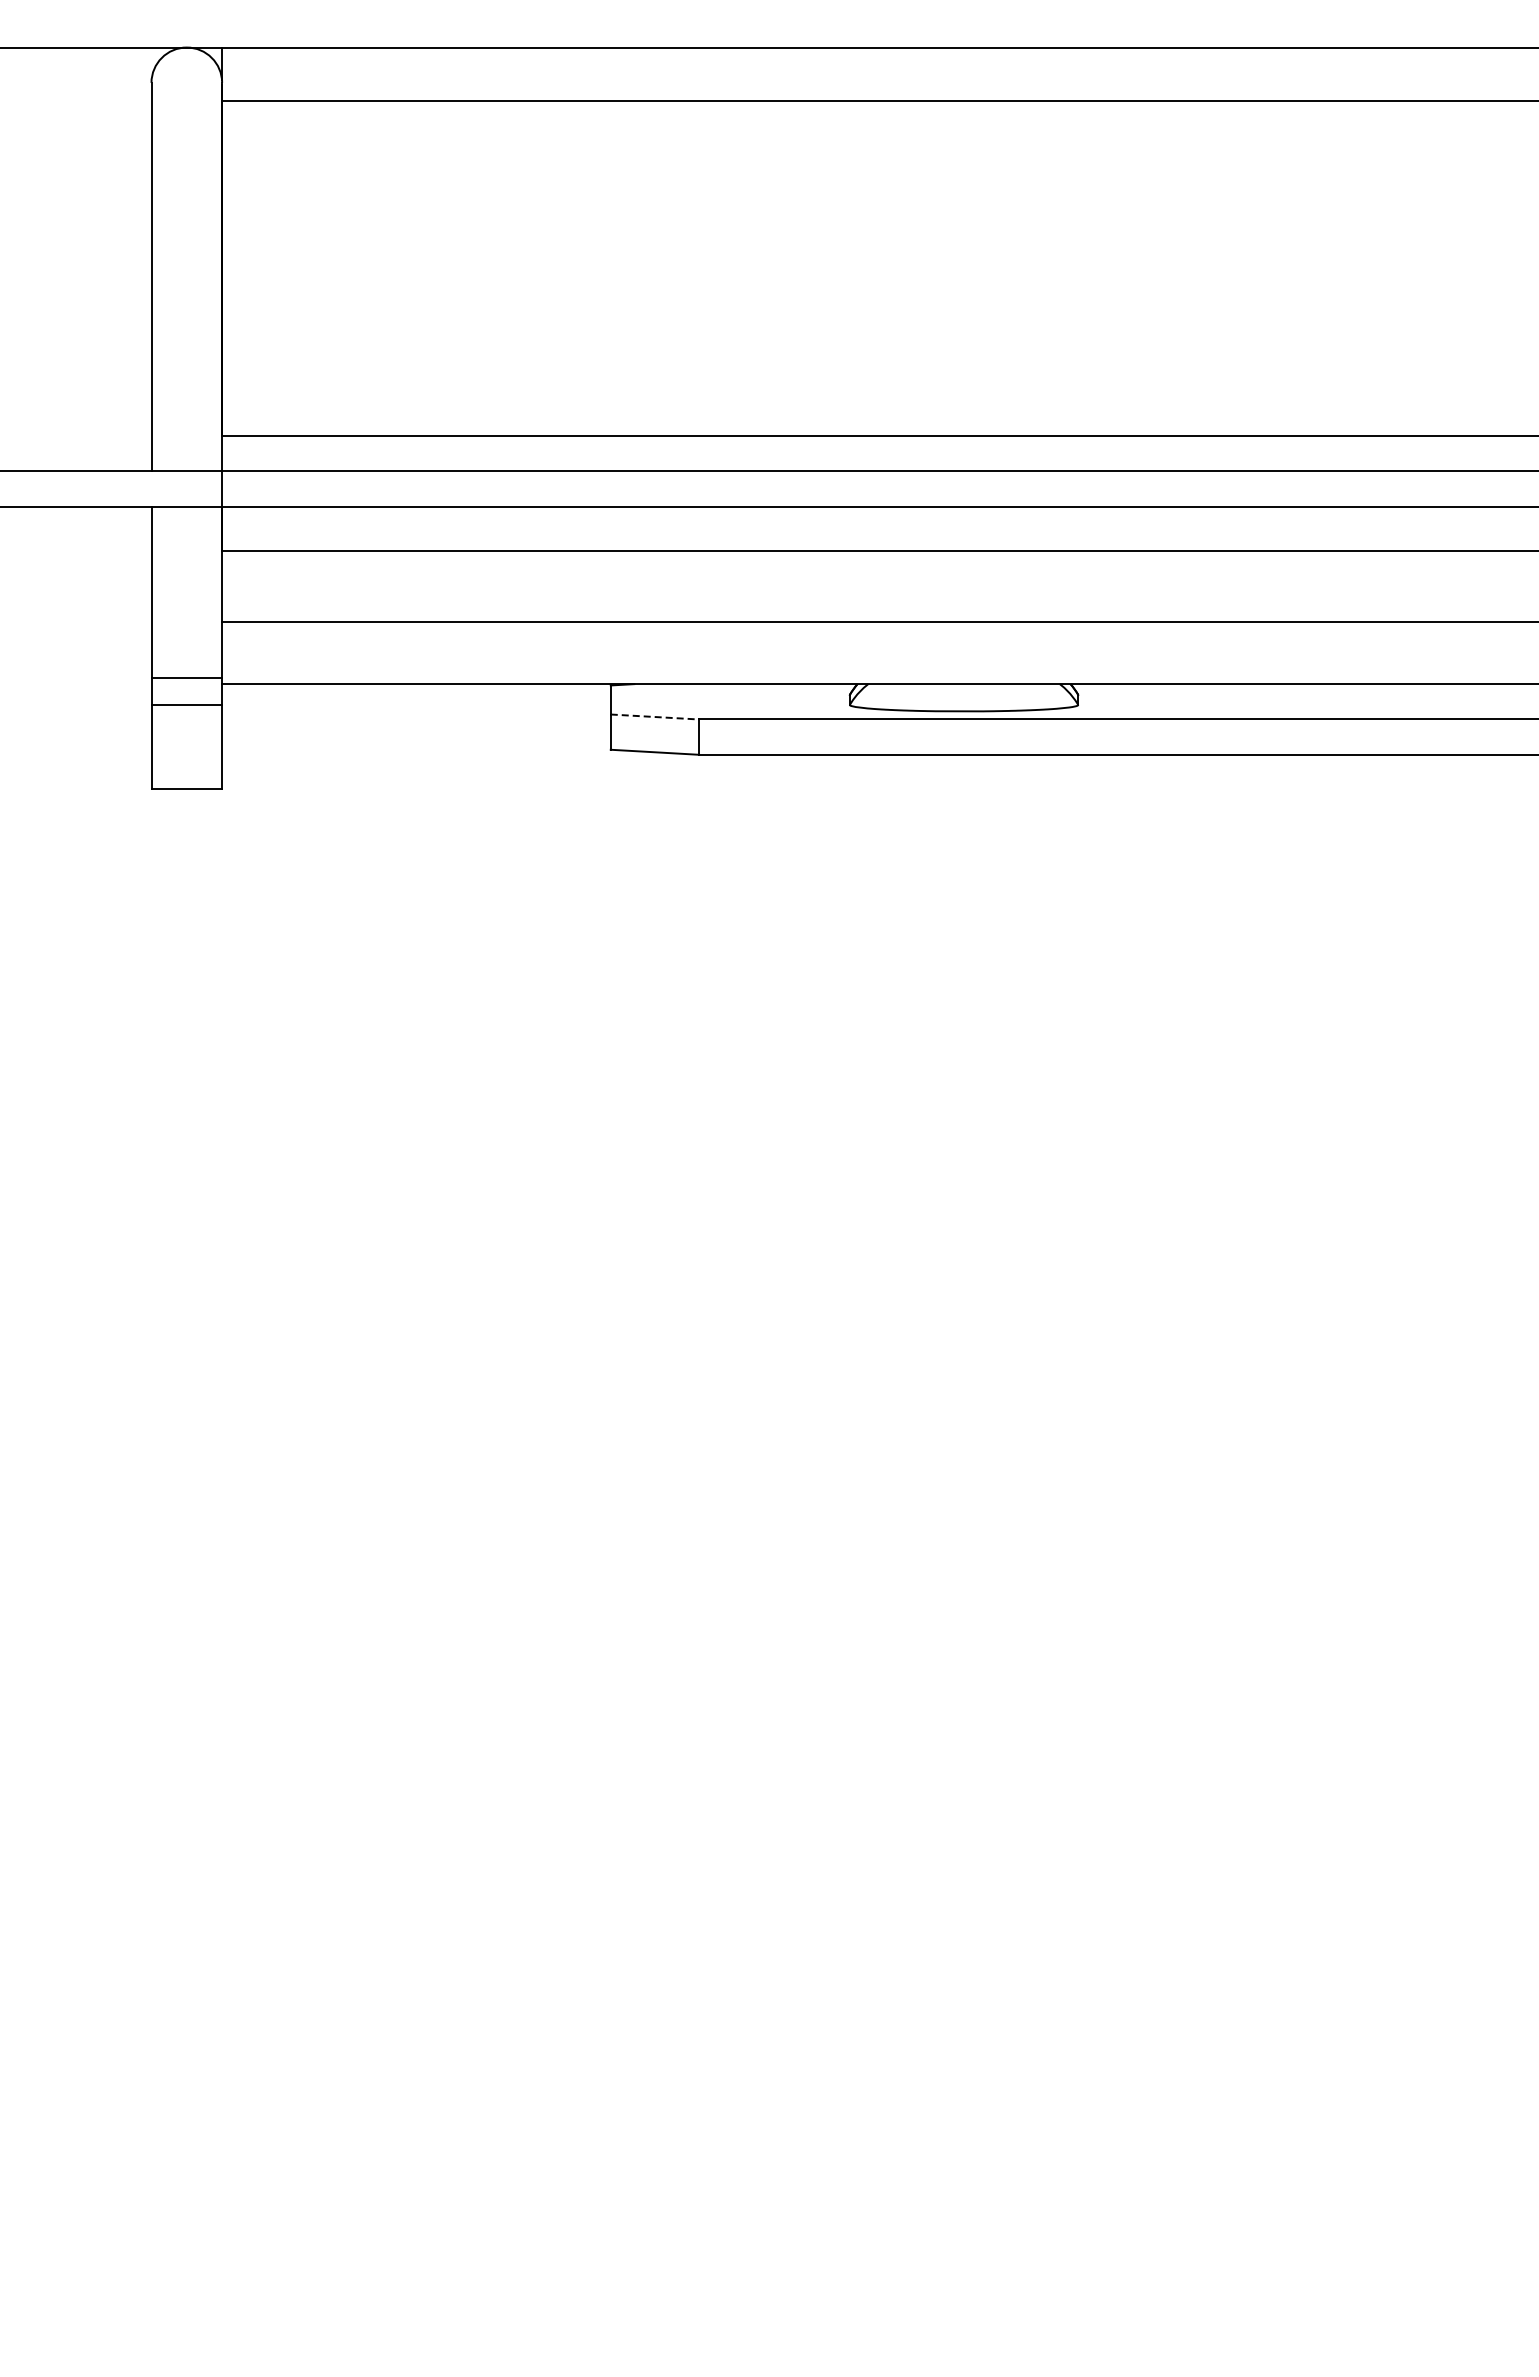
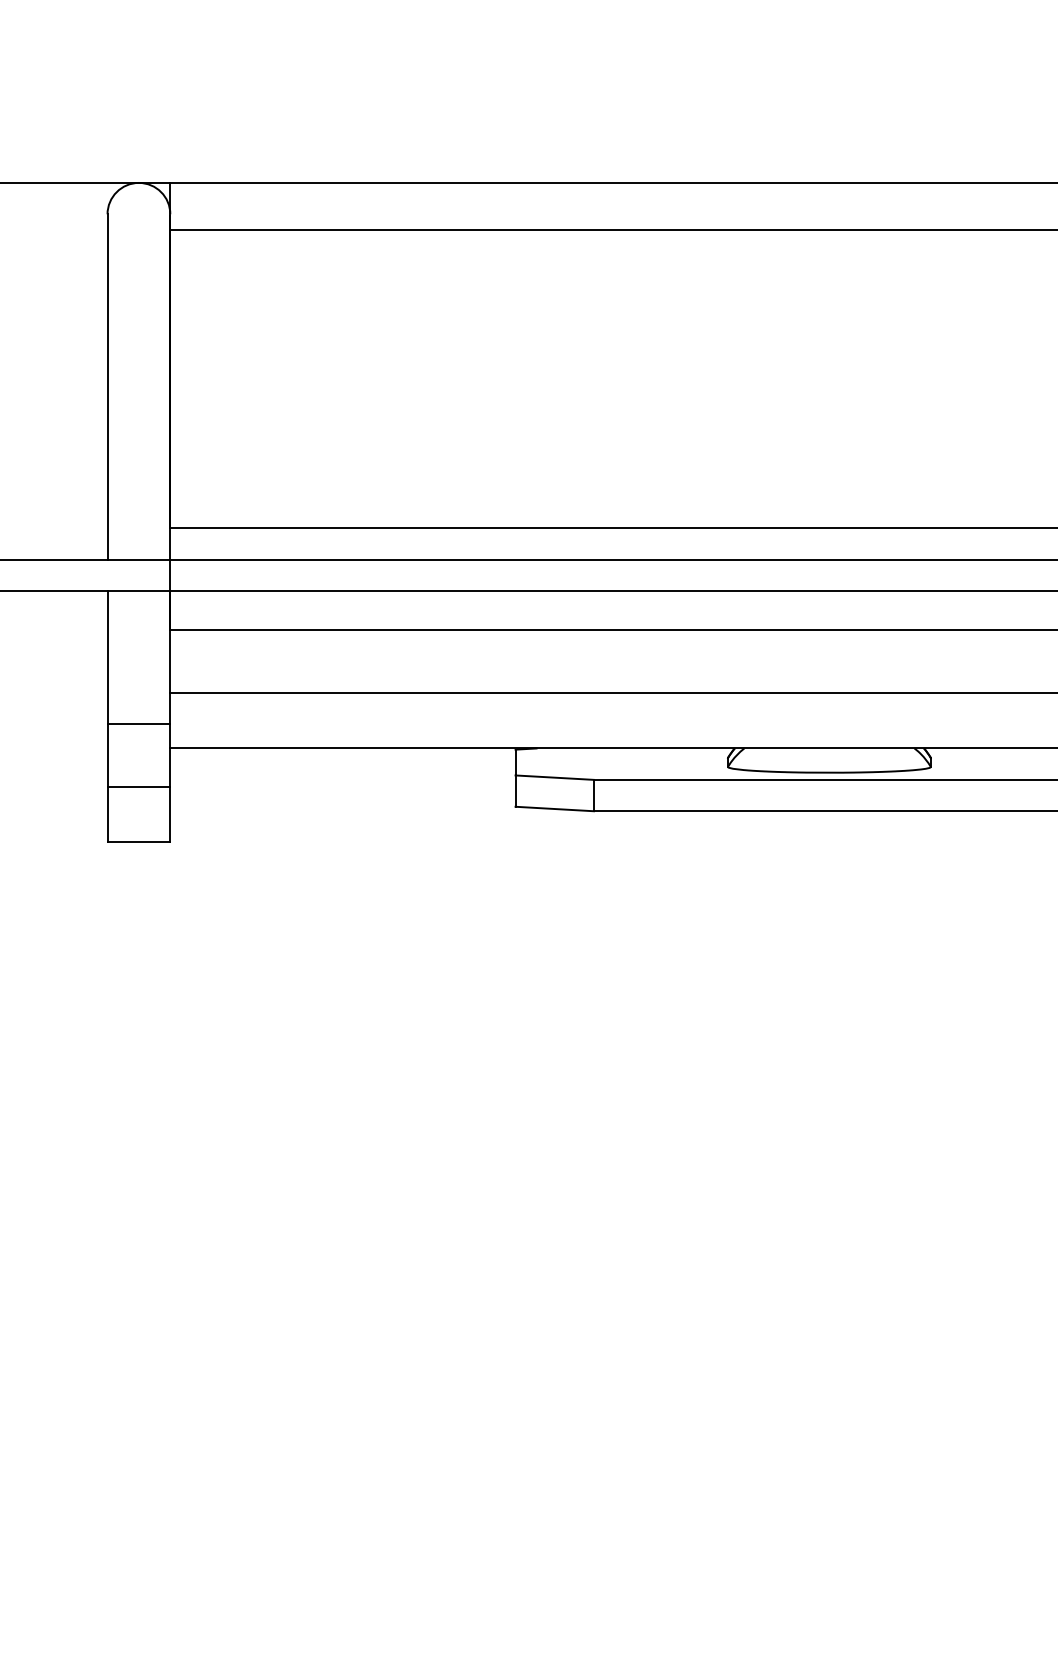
line: (186, 678) -> (138, 786), moved
line: (186, 705) -> (138, 723), moved
line: (655, 717) -> (555, 778), dashed -> solid

